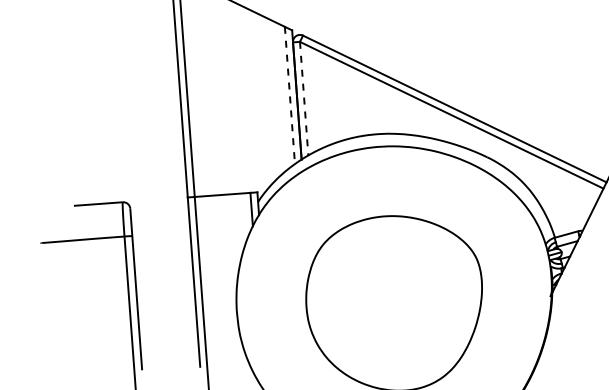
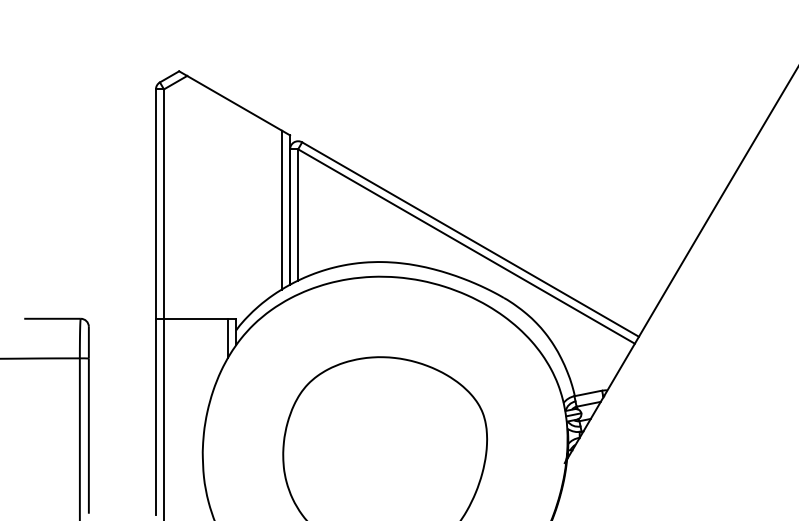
line: (290, 95) -> (282, 210), dashed -> solid
line: (304, 98) -> (298, 214), dashed -> solid

